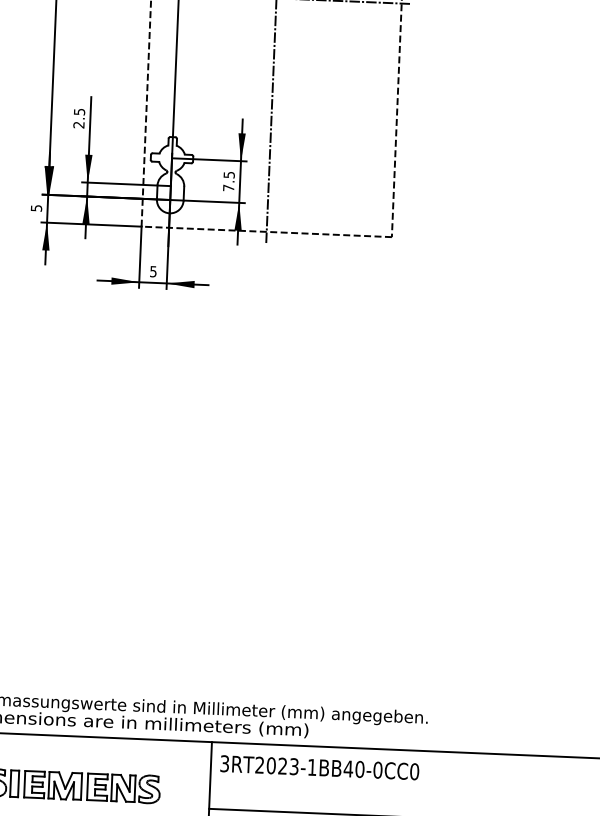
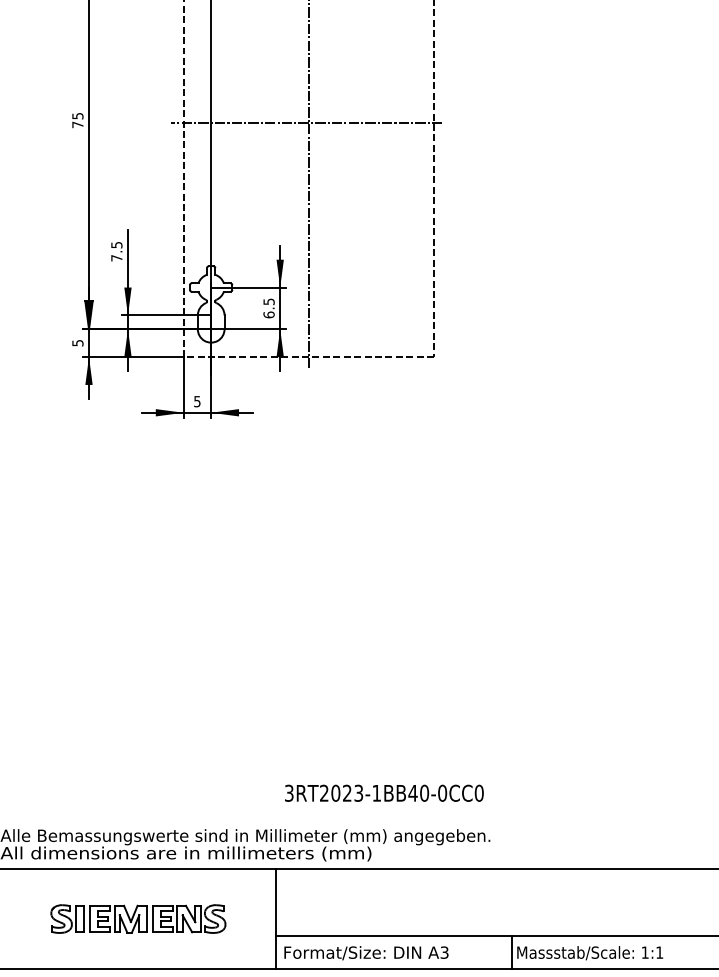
text: (78, 125) -> (116, 258), 2.5 -> 7.5
text: (228, 187) -> (268, 314), 7.5 -> 6.5
text: (319, 766) -> (384, 792), moved

